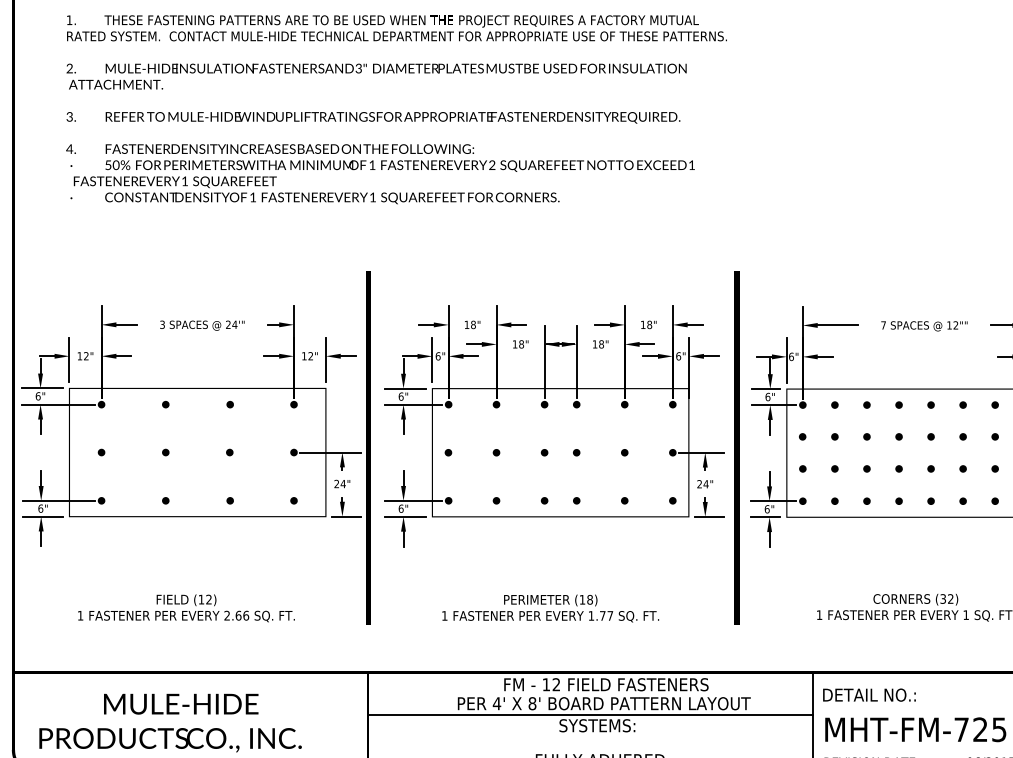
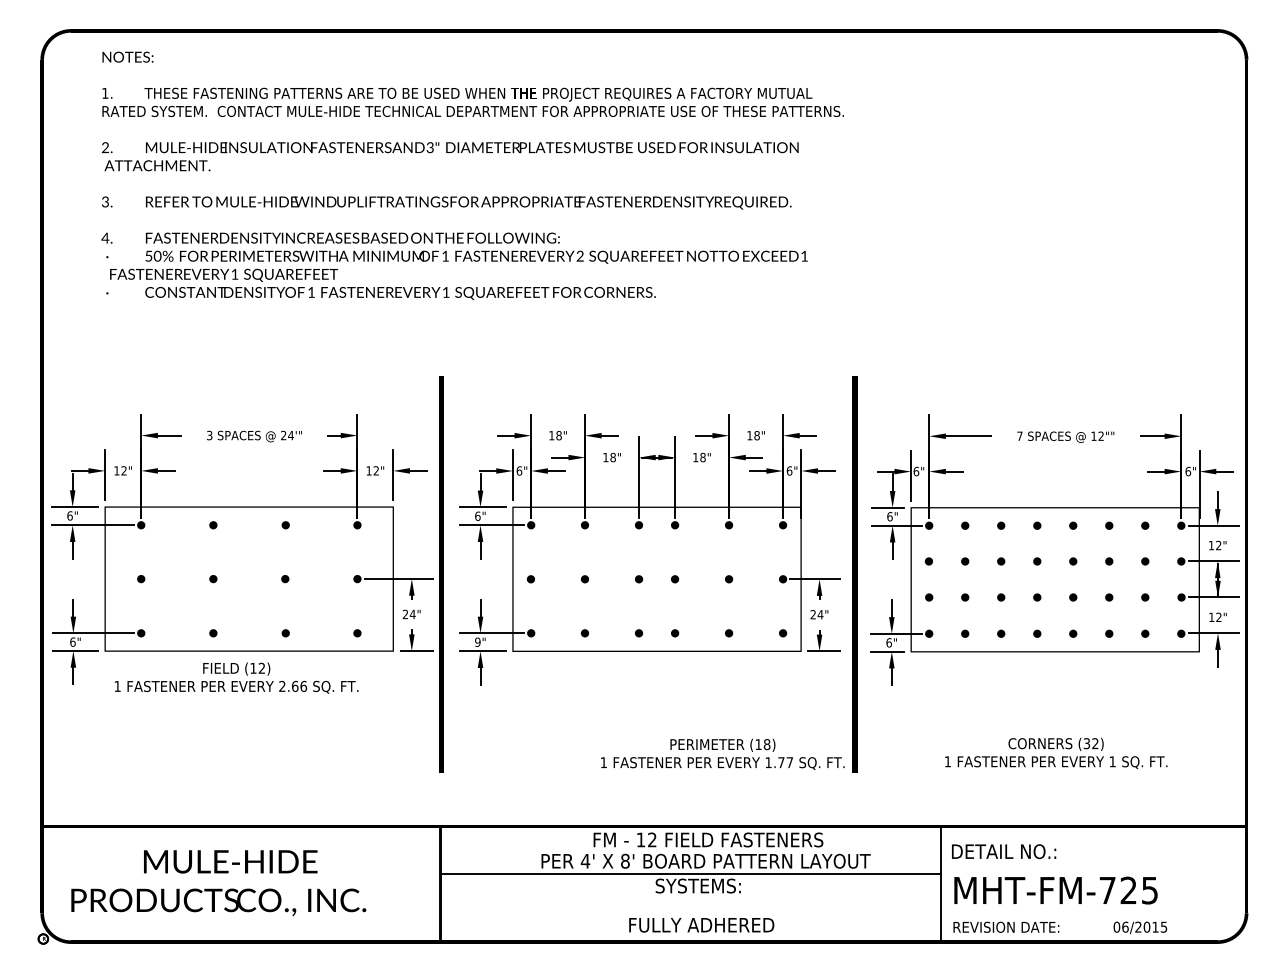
text: (400, 508) -> (477, 641), 6" -> 9"
text: (186, 607) -> (236, 677), moved
text: (550, 607) -> (722, 753), moved

